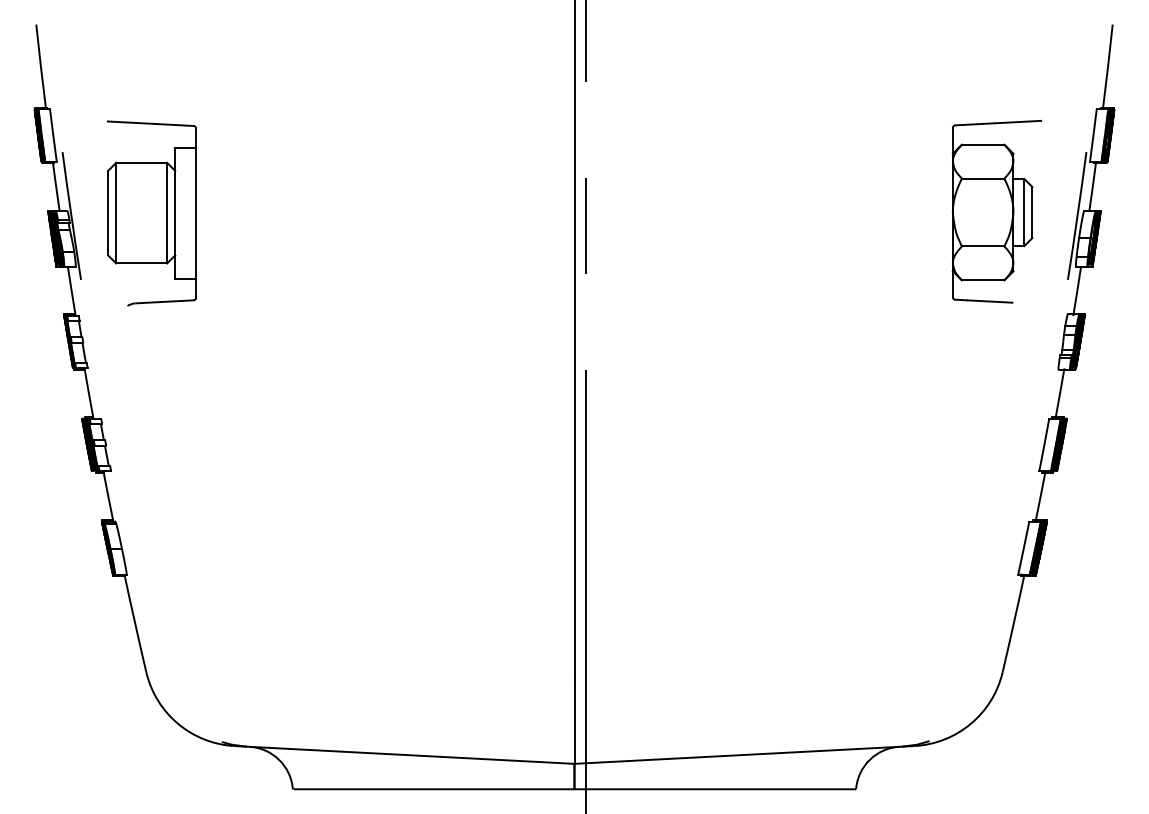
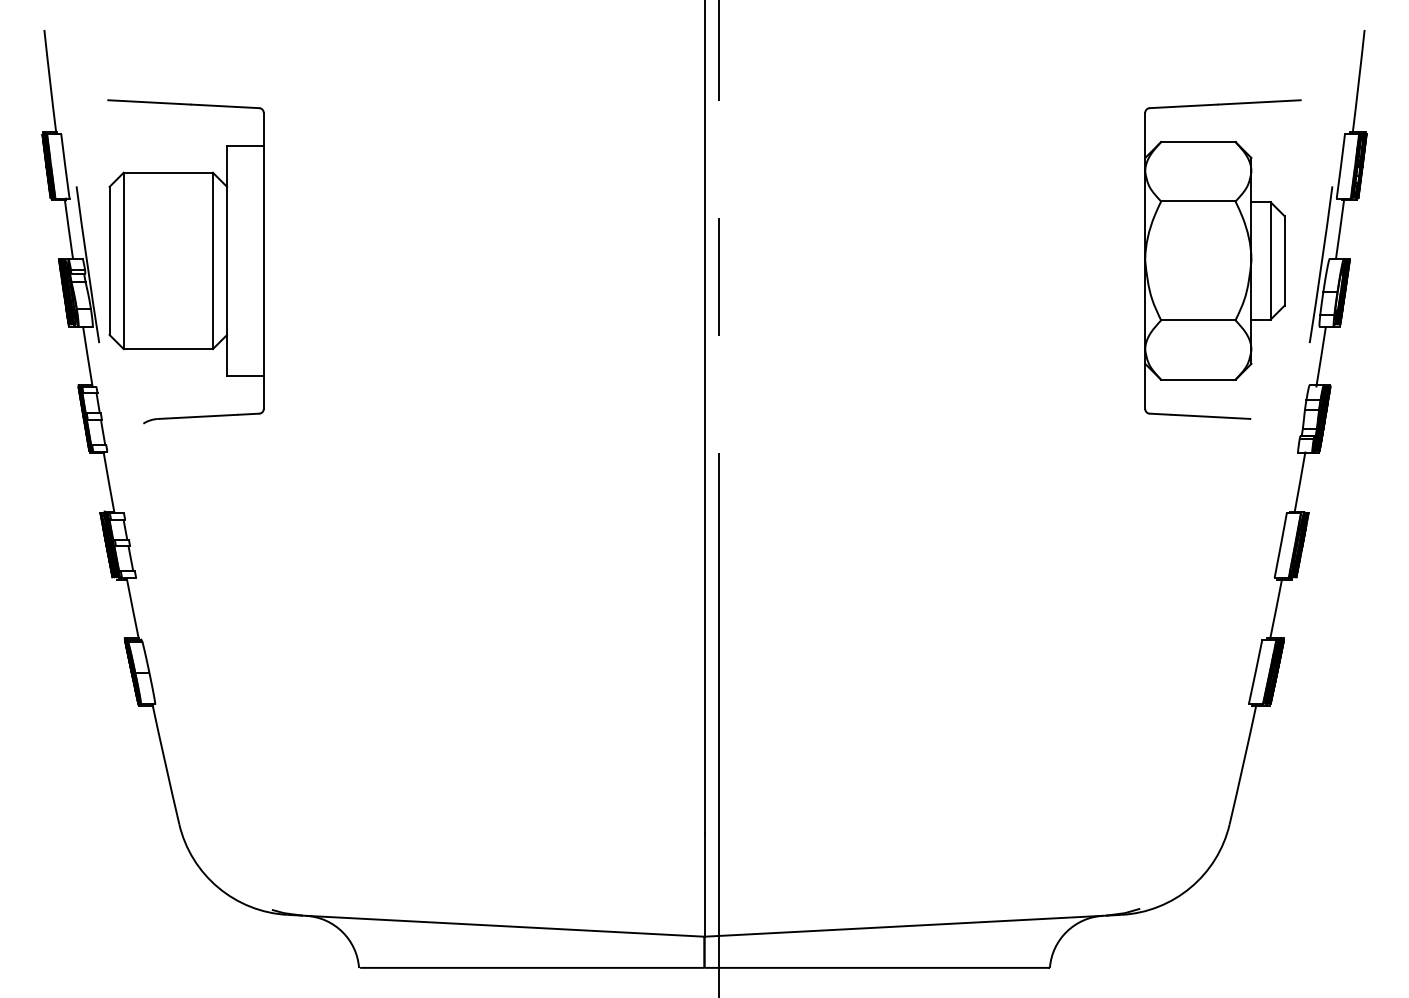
part: (996, 211) -> (1222, 259), size x1.43
part: (151, 213) -> (185, 261), size x1.43

